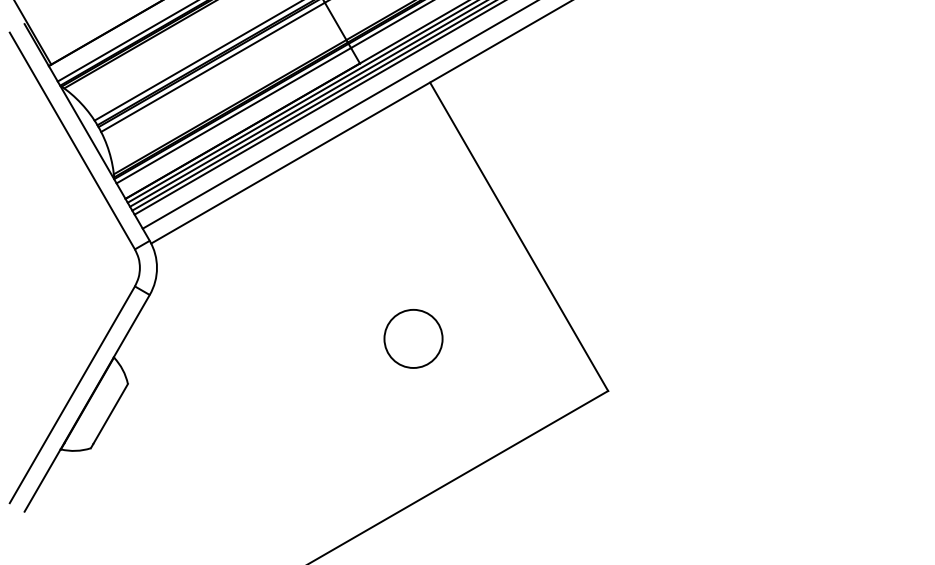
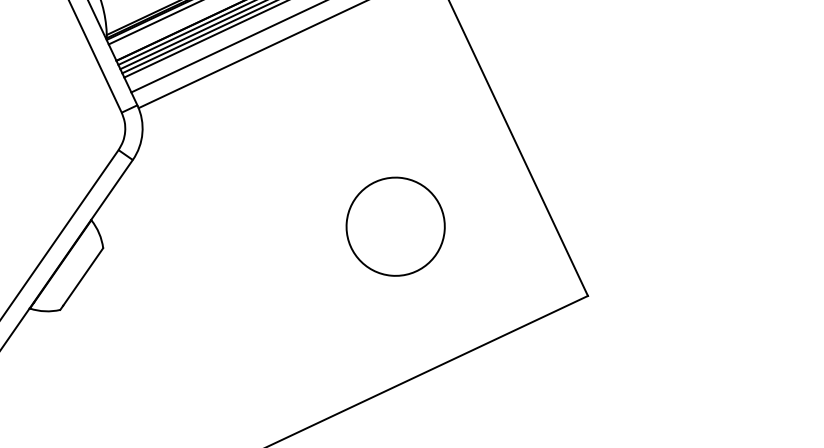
circle: (413, 338) -> (395, 226), size x1.67

